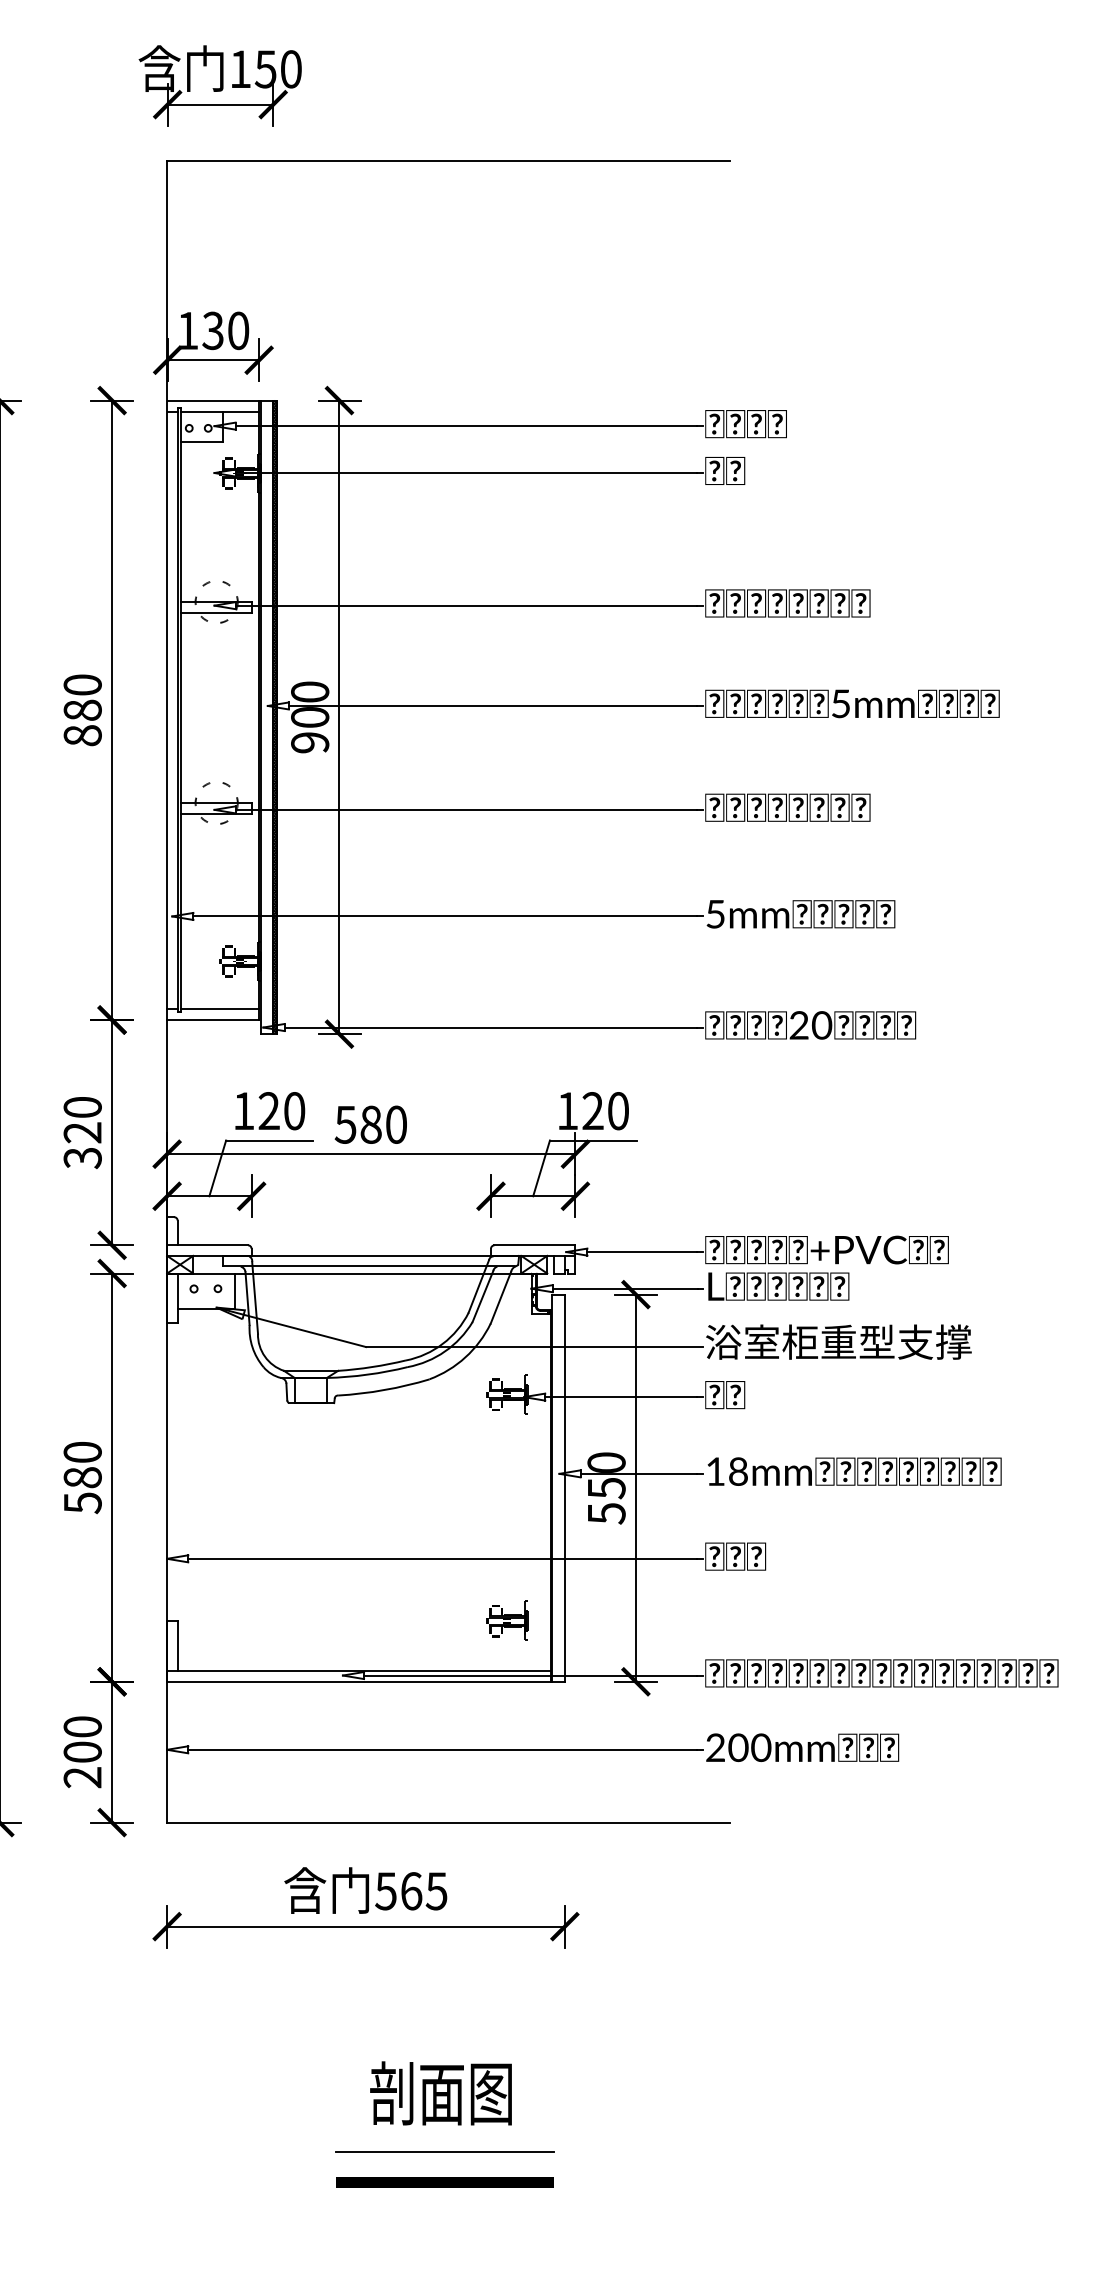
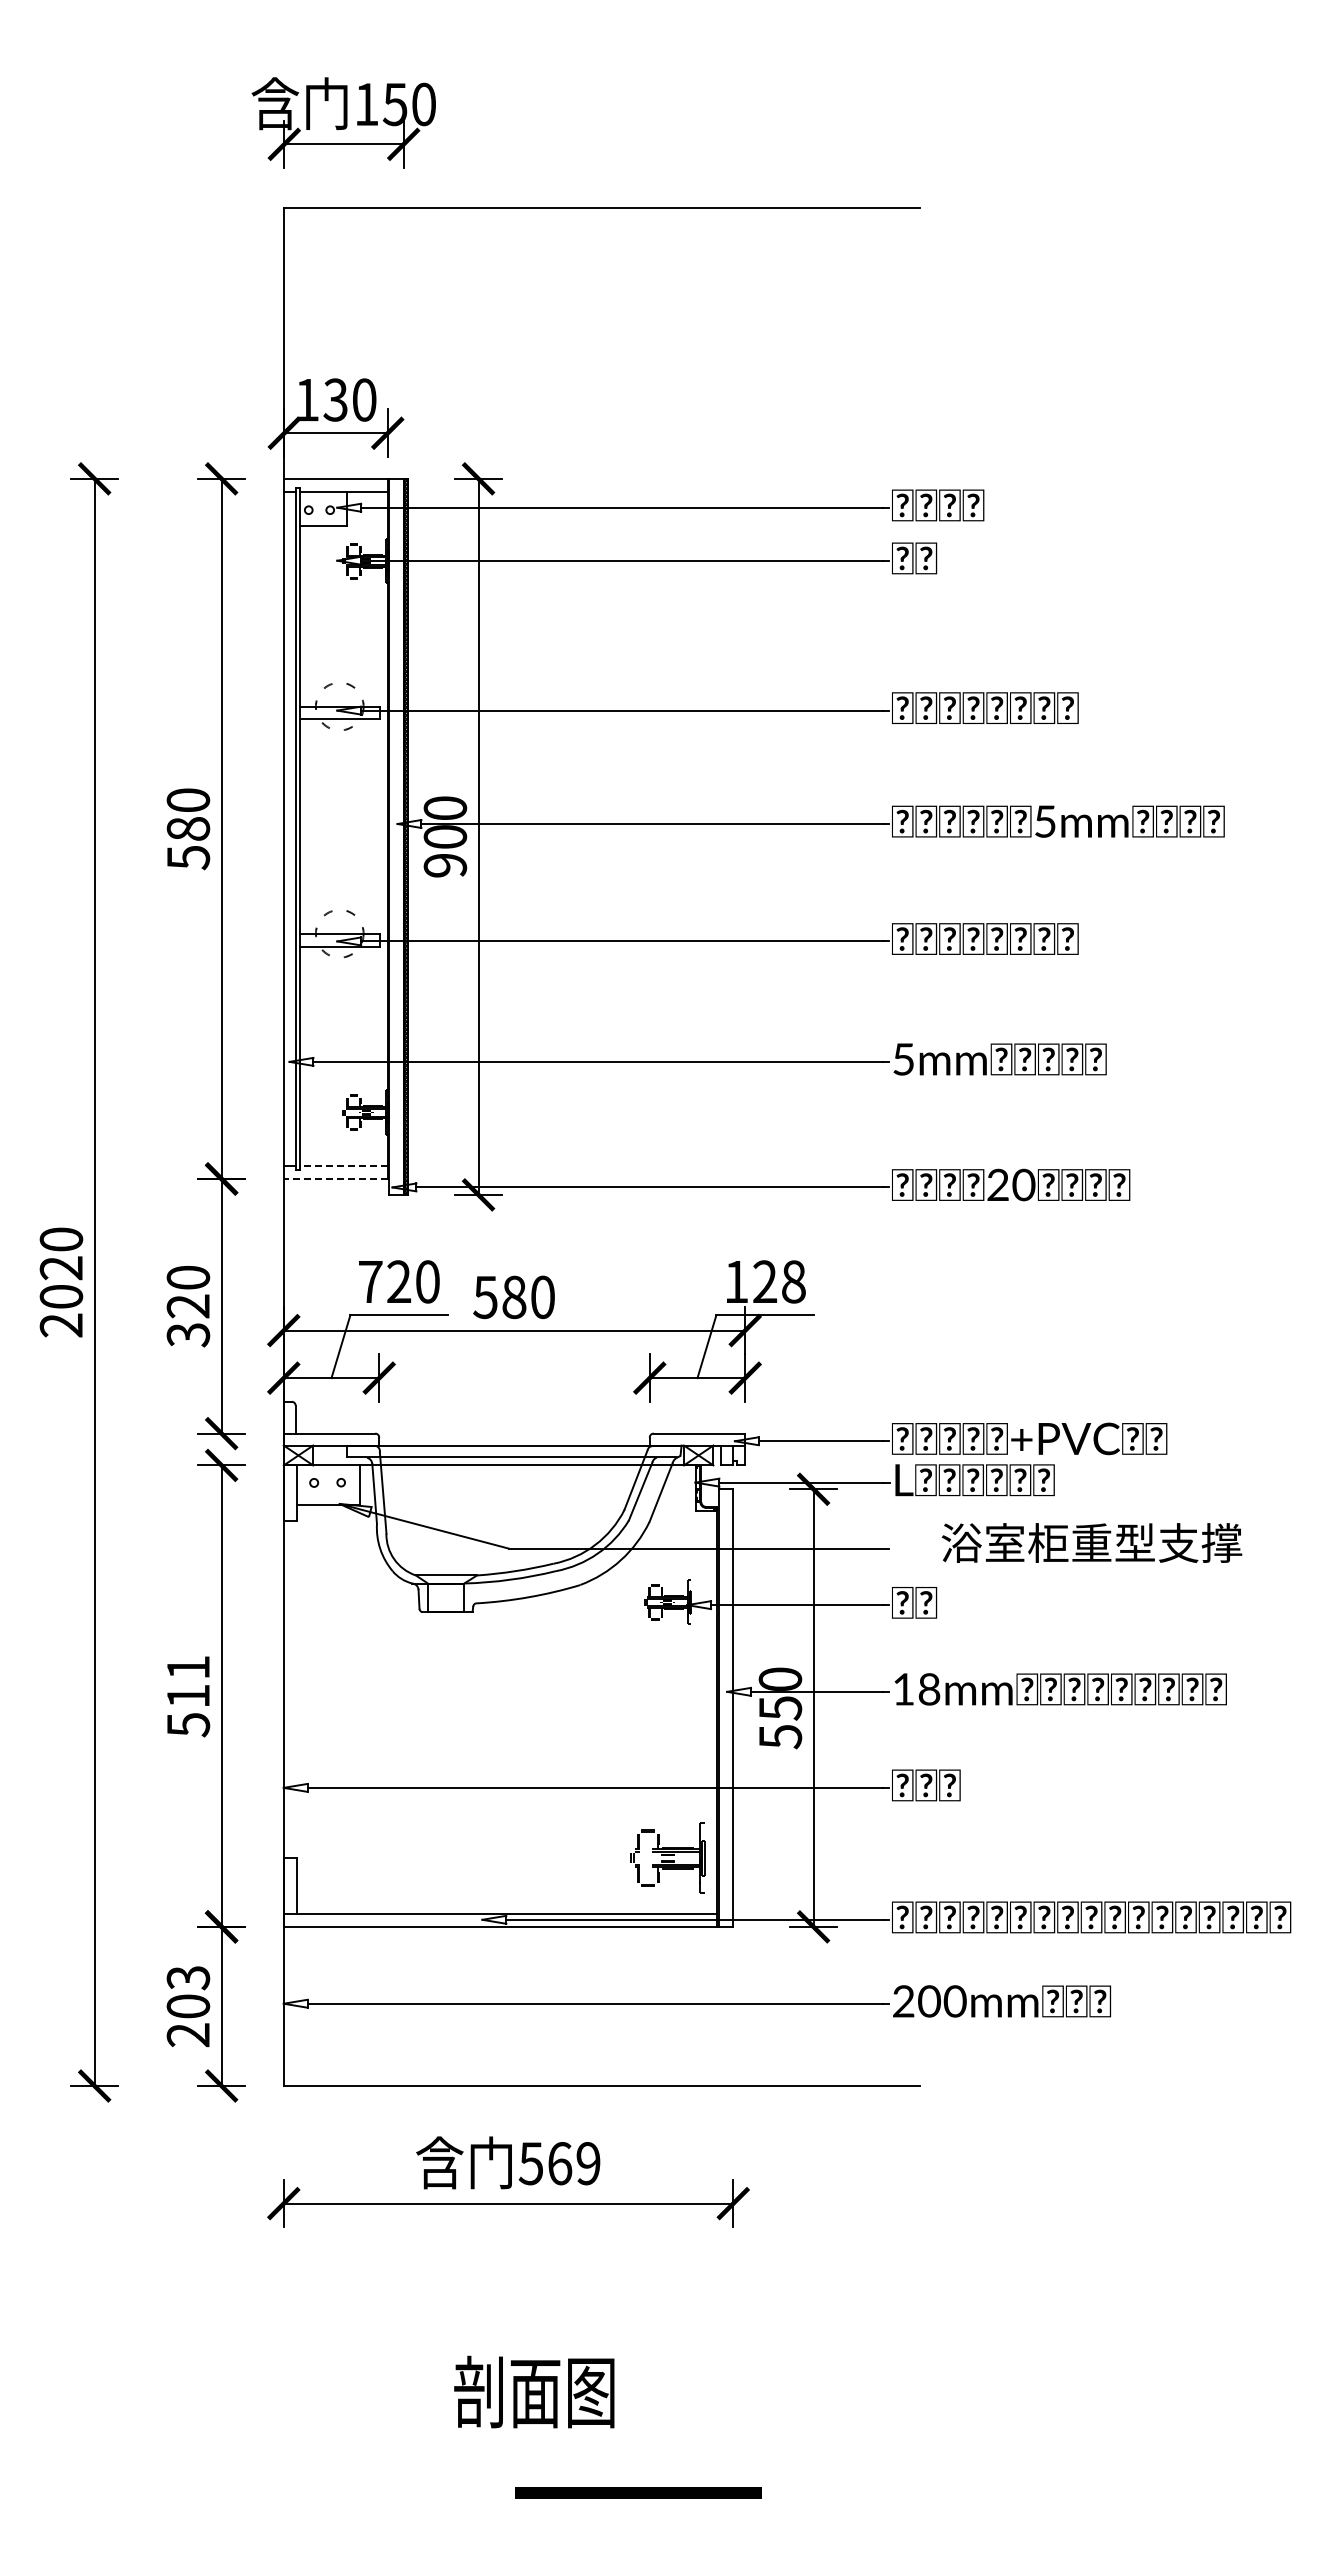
text: (82, 735) -> (188, 857), 880 -> 580
line: (219, 1009) -> (343, 1166), solid -> dashed
line: (212, 1020) -> (335, 1179), solid -> dashed
text: (243, 1110) -> (370, 1281), 120 -> 720
text: (618, 1110) -> (793, 1281), 120 -> 128
text: (838, 1341) -> (1091, 1542), moved
text: (82, 1464) -> (188, 1681), 580 -> 511
part: (506, 1620) -> (667, 1857), size x1.6
text: (82, 1727) -> (188, 1978), 200 -> 203
text: (436, 1891) -> (588, 2163), 565 -> 569
text: (441, 2092) -> (534, 2391), moved
line: (444, 2152) -> (597, 2458), removed
line: (444, 2182) -> (638, 2492), moved

